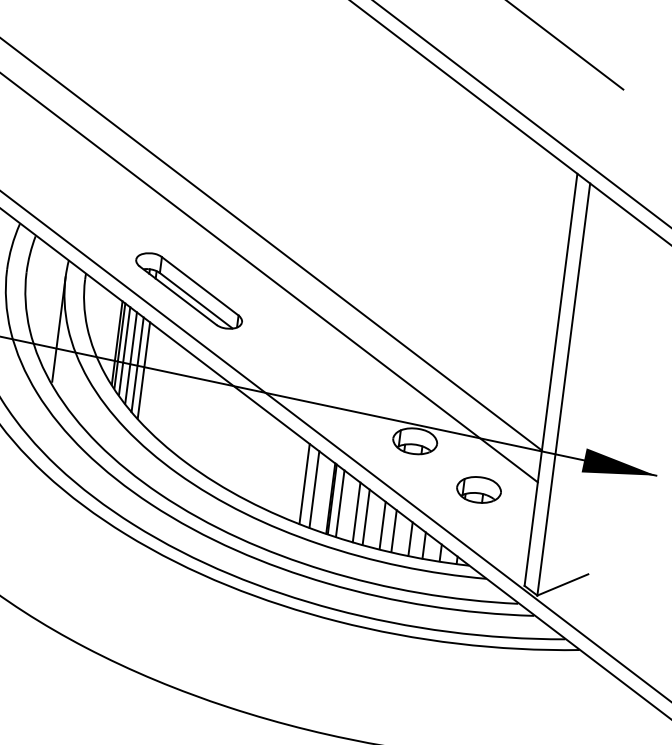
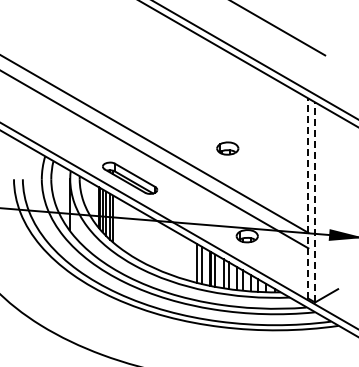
line: (551, 379) -> (308, 198), solid -> dashed
line: (564, 387) -> (315, 201), solid -> dashed
part: (478, 489) -> (227, 148), moved

